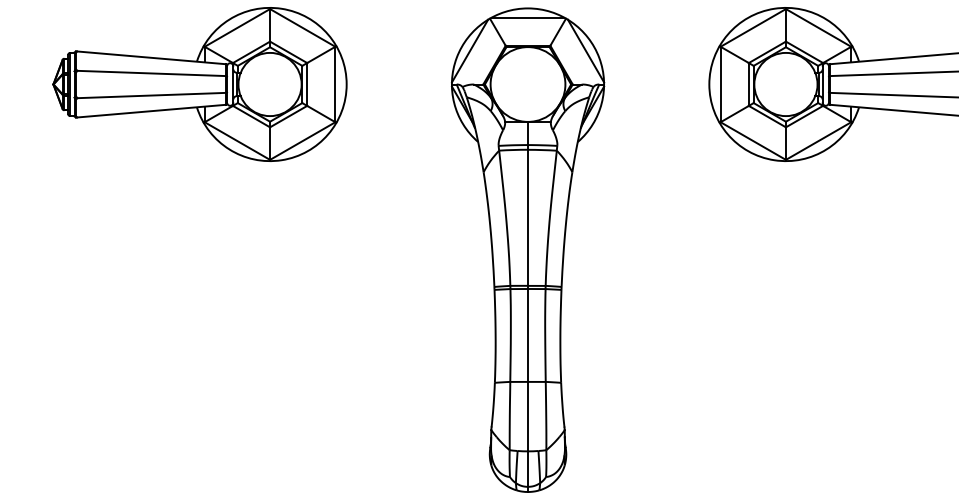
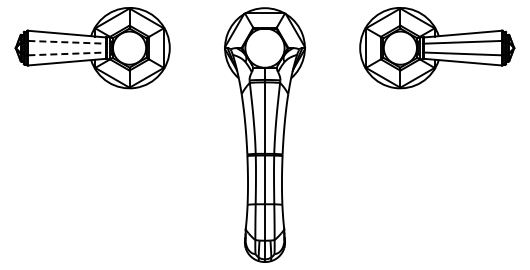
line: (151, 73) -> (67, 42), solid -> dashed
line: (151, 94) -> (67, 53), solid -> dashed

